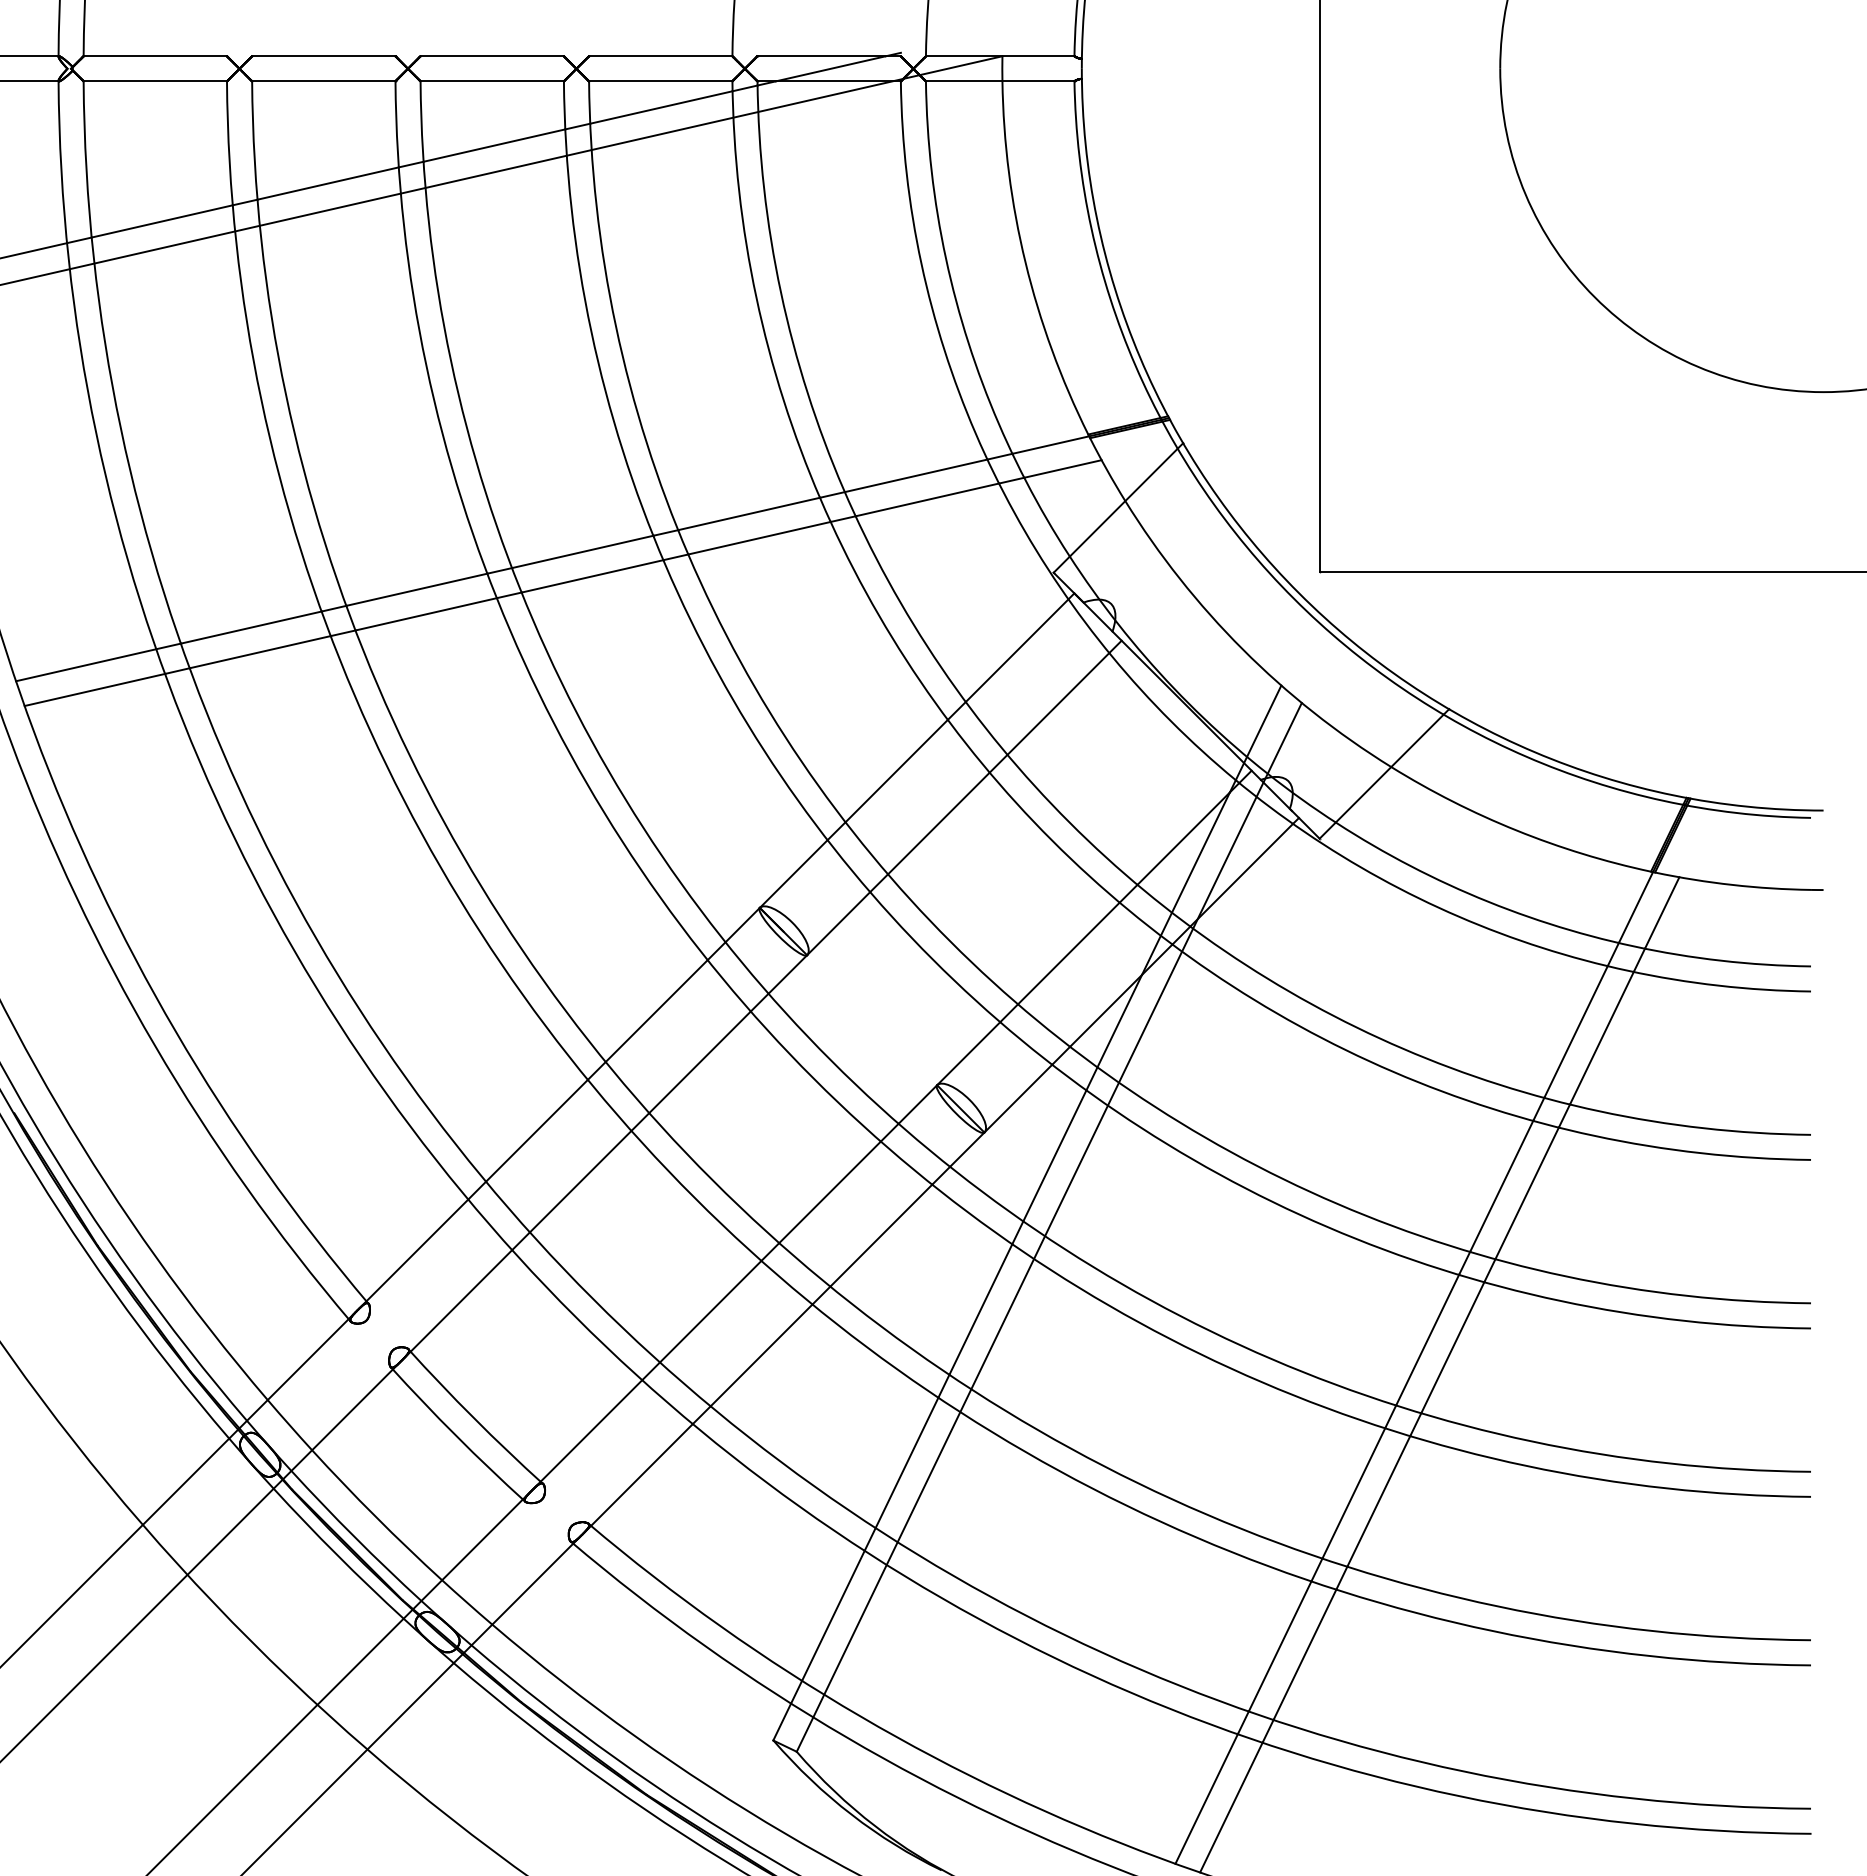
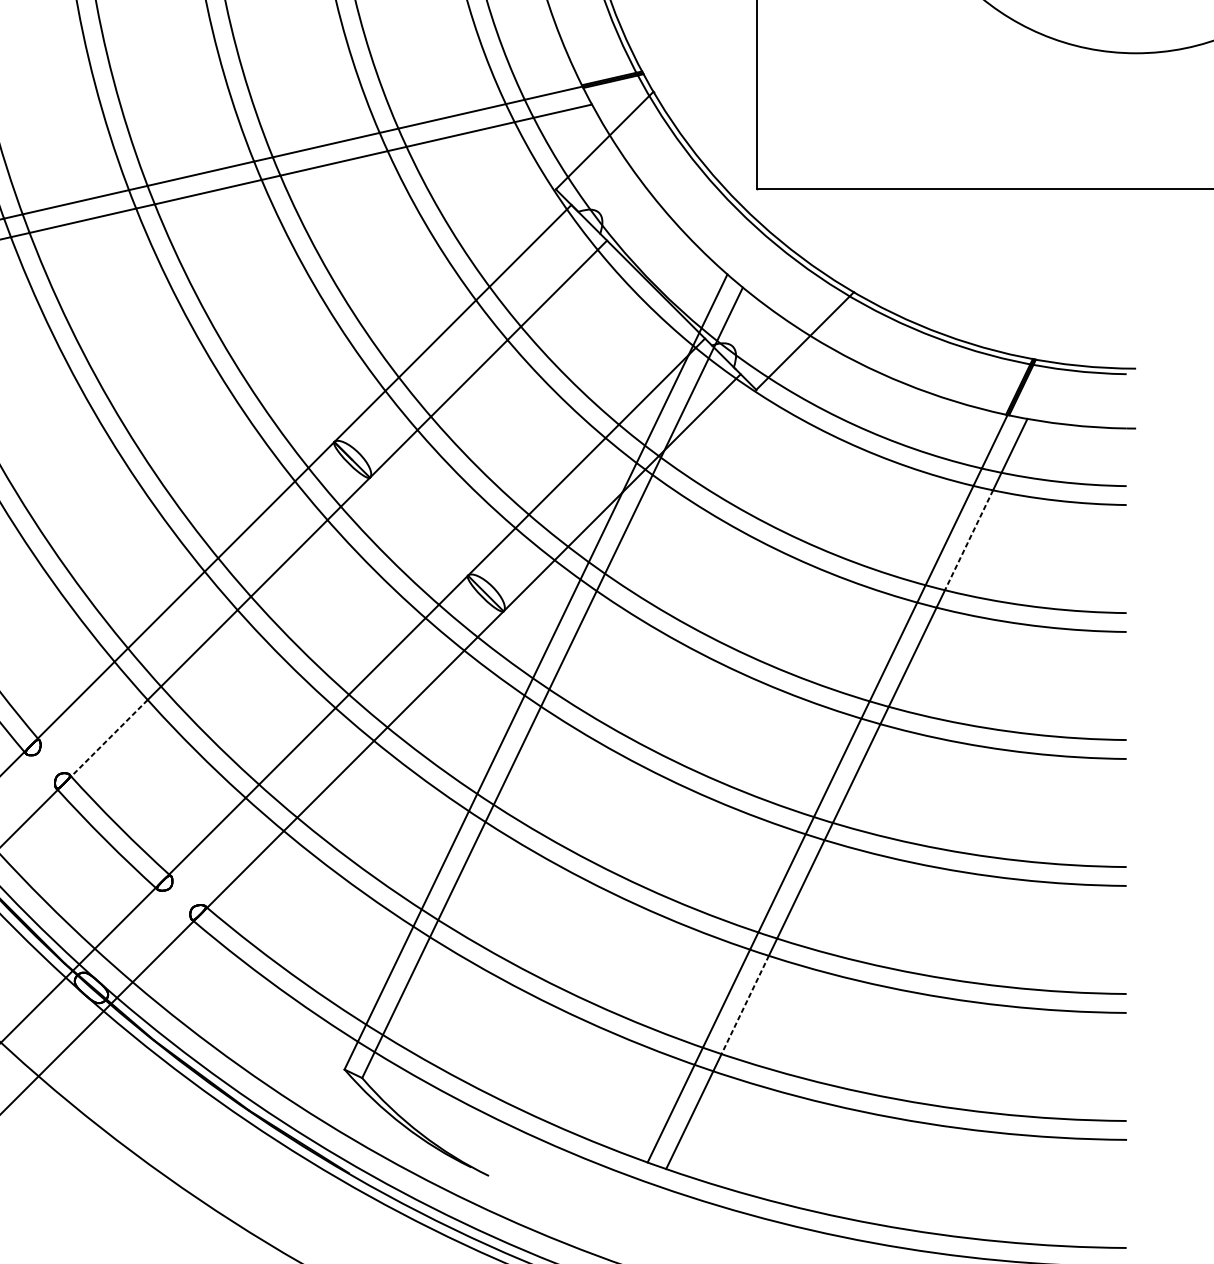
line: (1601, 1038) -> (968, 540), solid -> dashed
line: (461, 1300) -> (109, 737), solid -> dashed
line: (1304, 1654) -> (744, 1004), solid -> dashed

